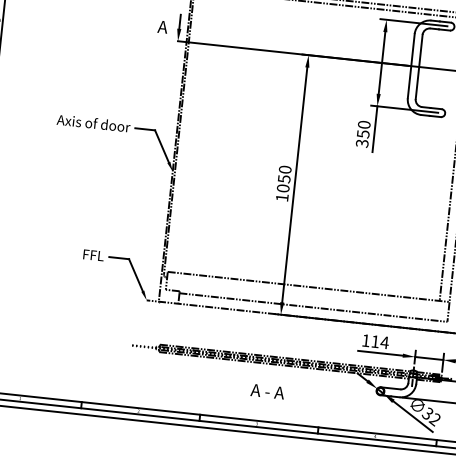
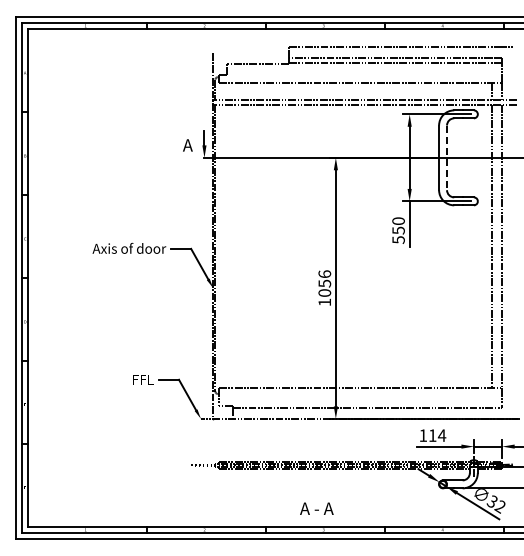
line: (419, 67) -> (447, 158), solid -> dashed
text: (362, 143) -> (398, 239), 350 -> 550
text: (285, 168) -> (324, 273), 1050 -> 1056
text: (267, 391) -> (316, 508), moved

